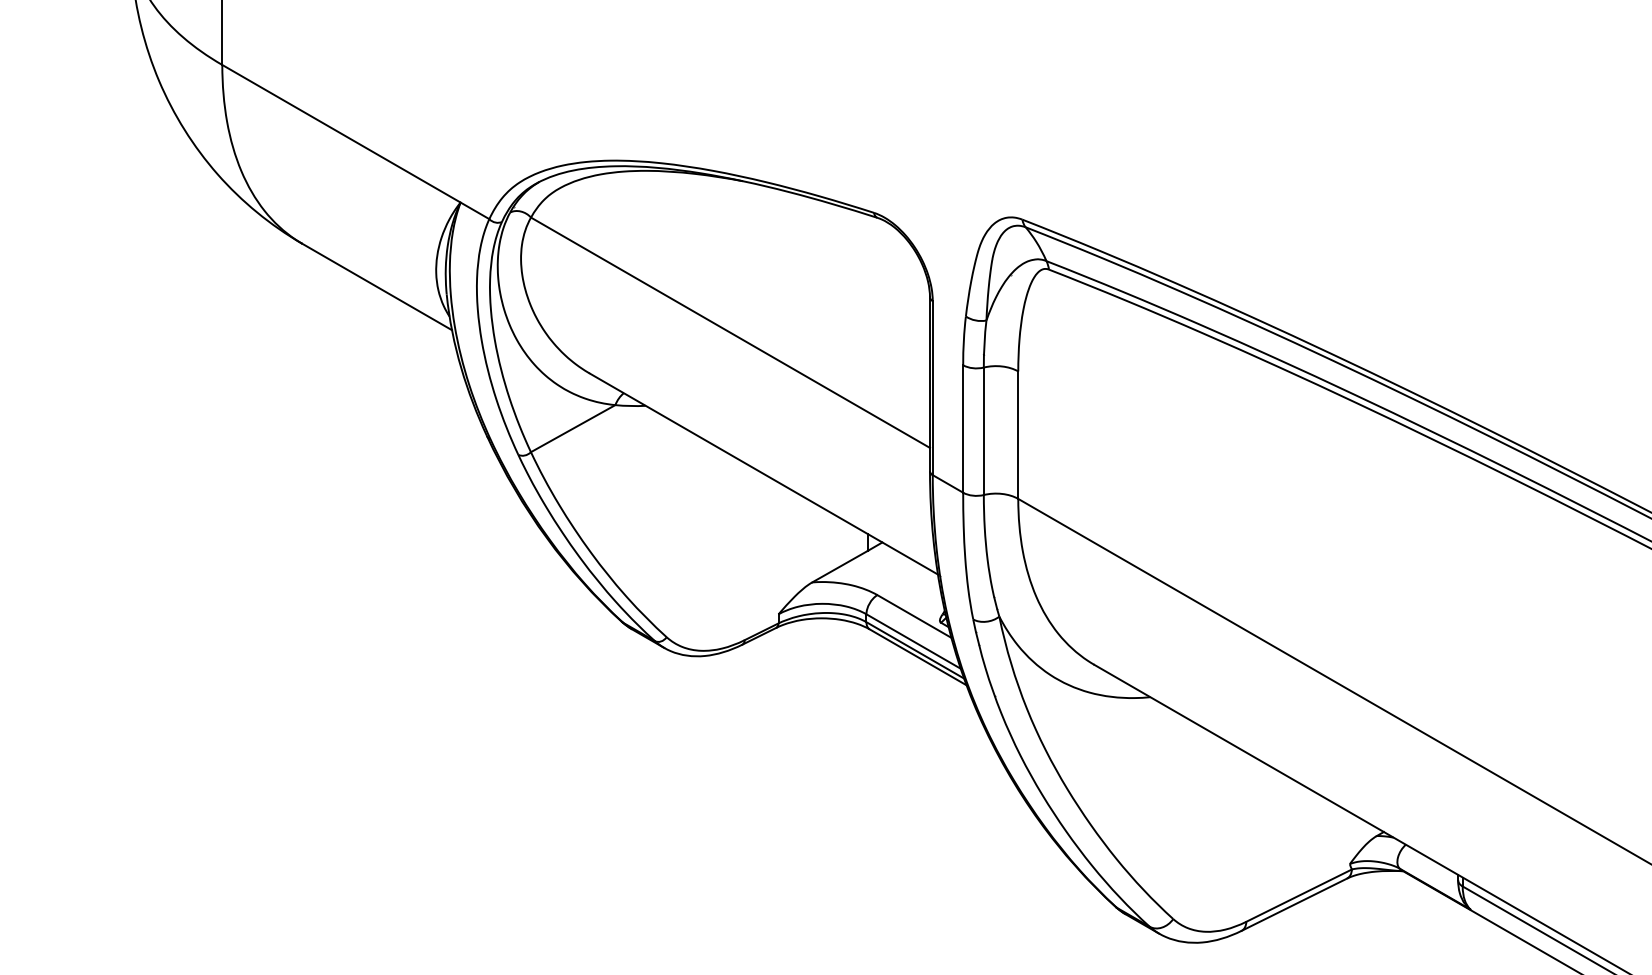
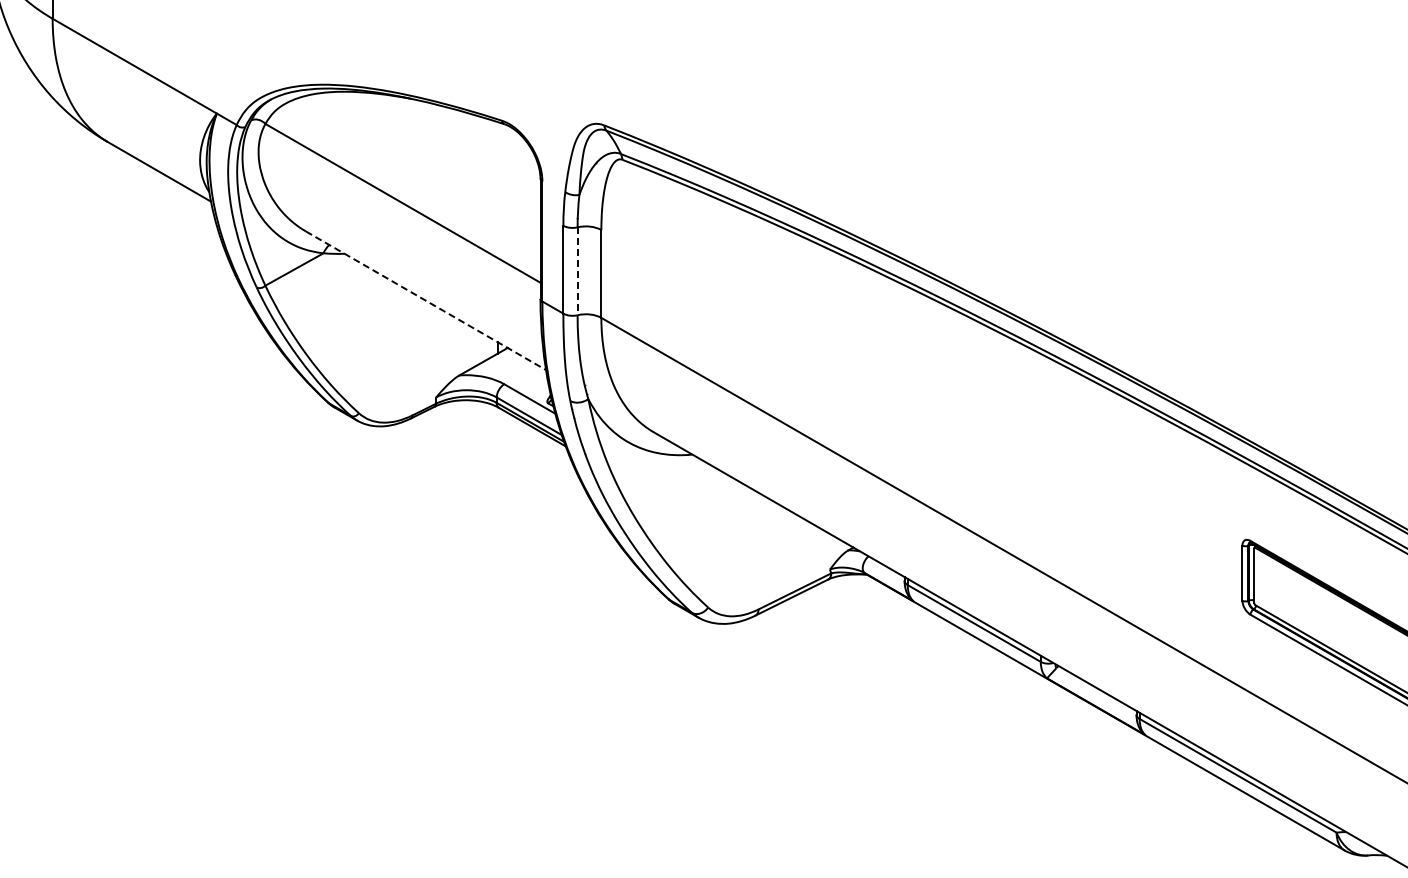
line: (983, 431) -> (577, 271), solid -> dashed
line: (763, 473) -> (425, 300), solid -> dashed

